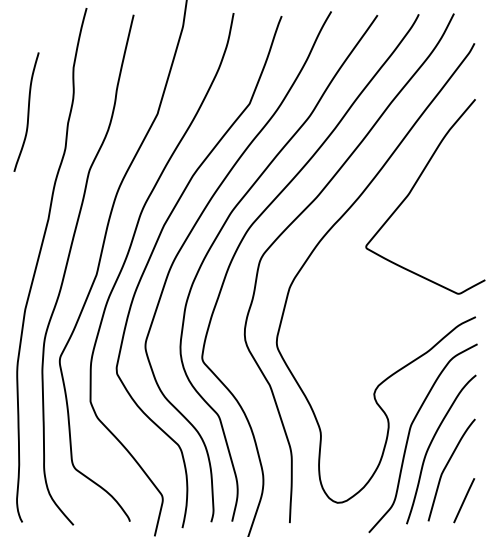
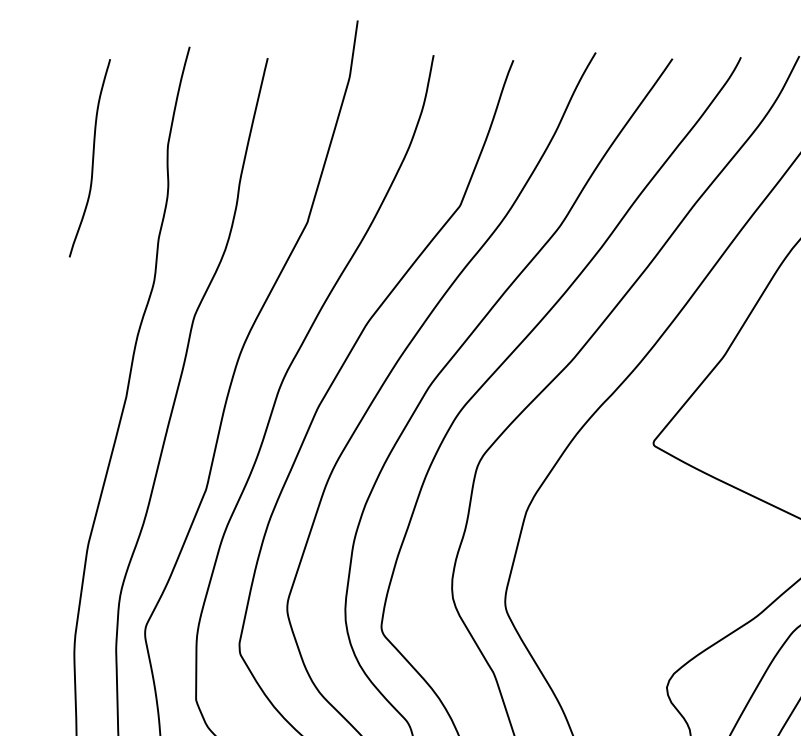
curve: (27, 111) -> (91, 157), moved

